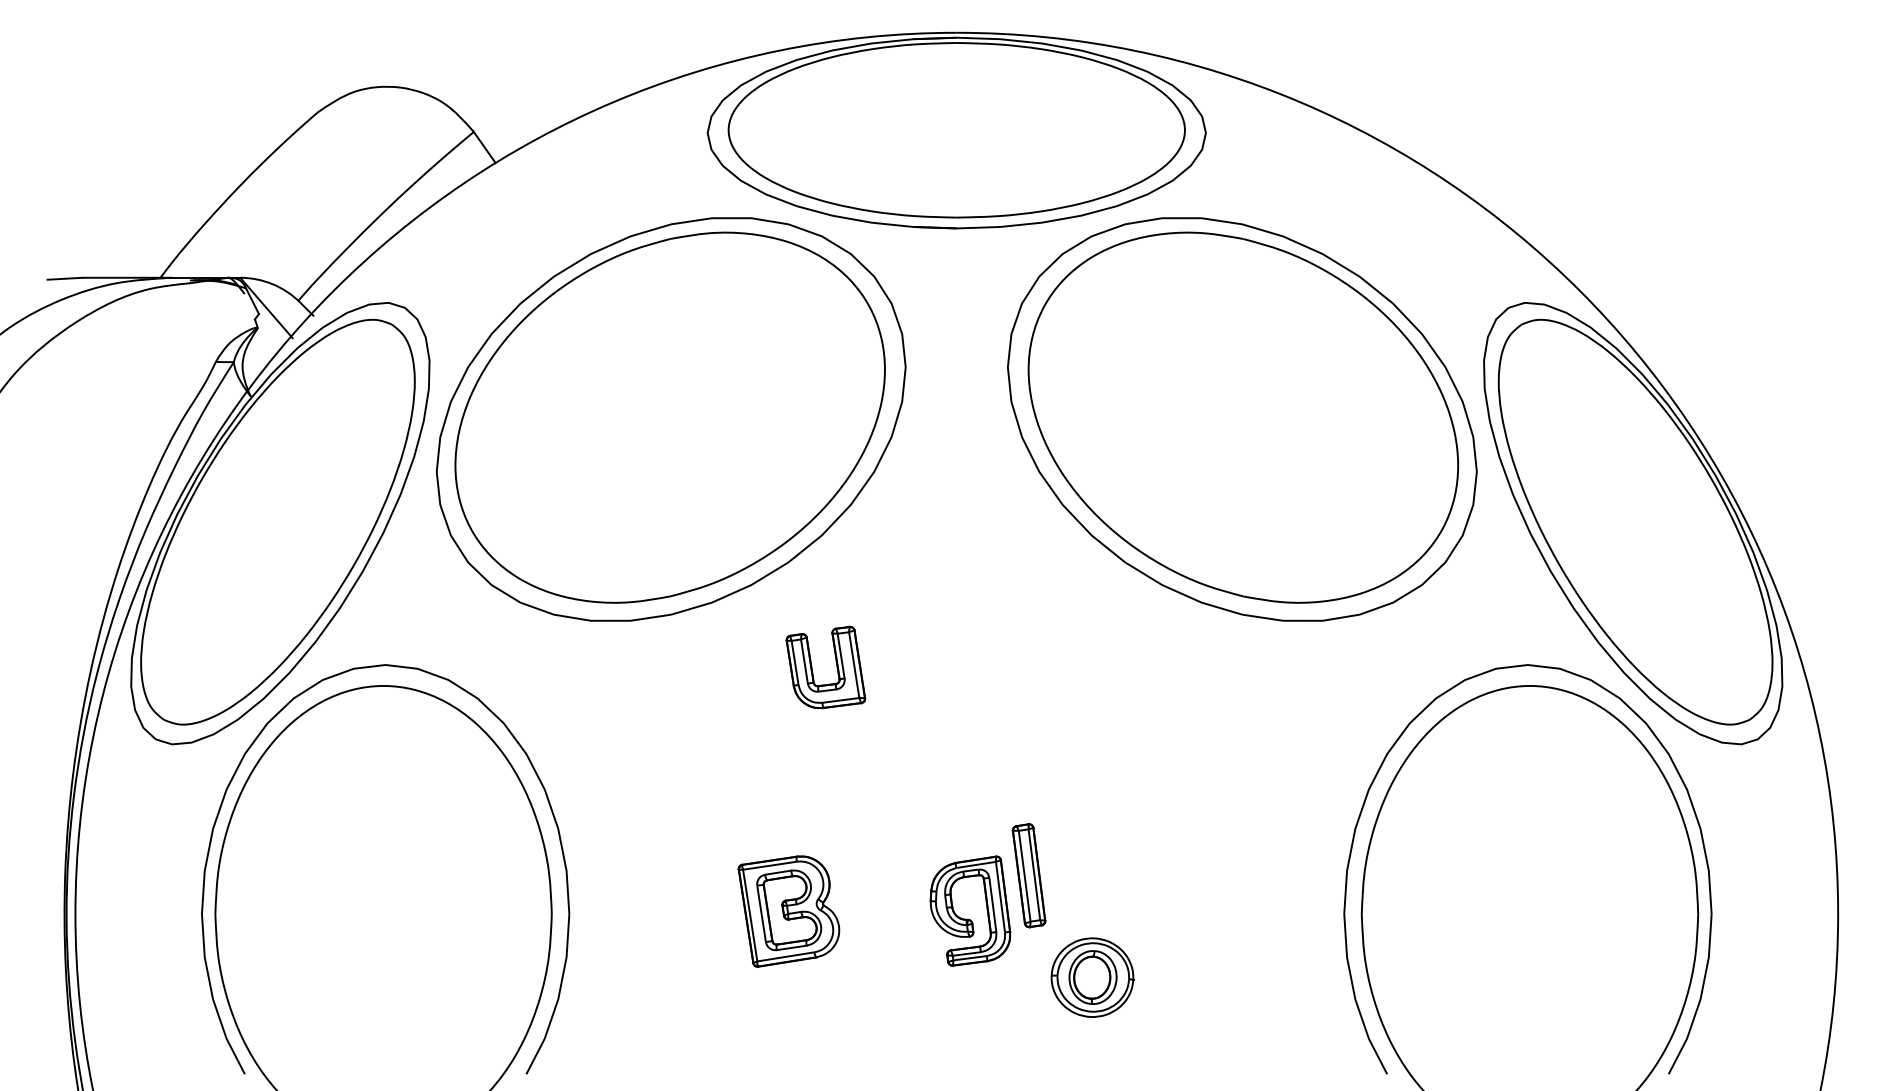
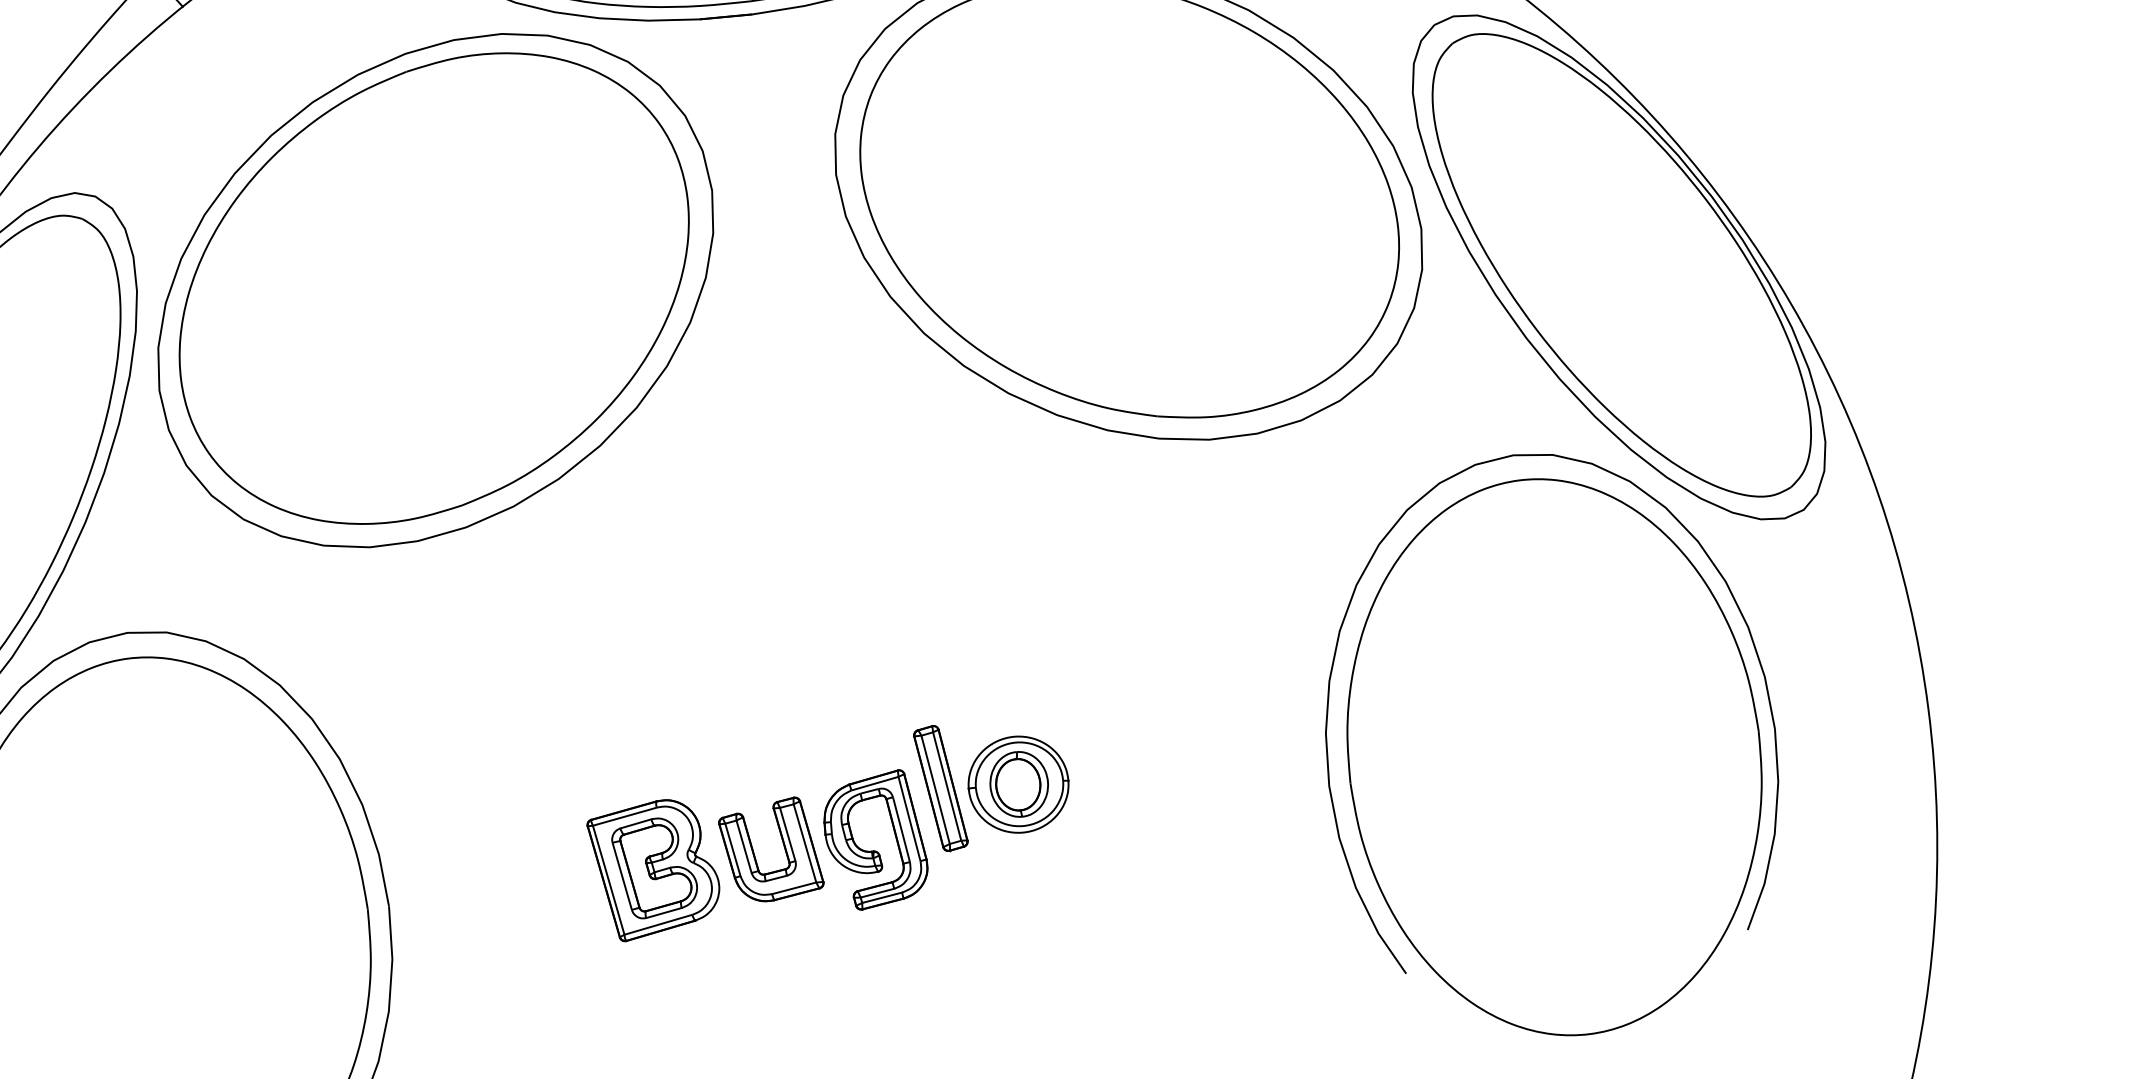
part: (836, 667) -> (783, 849), moved
part: (1092, 977) -> (1018, 784), moved

